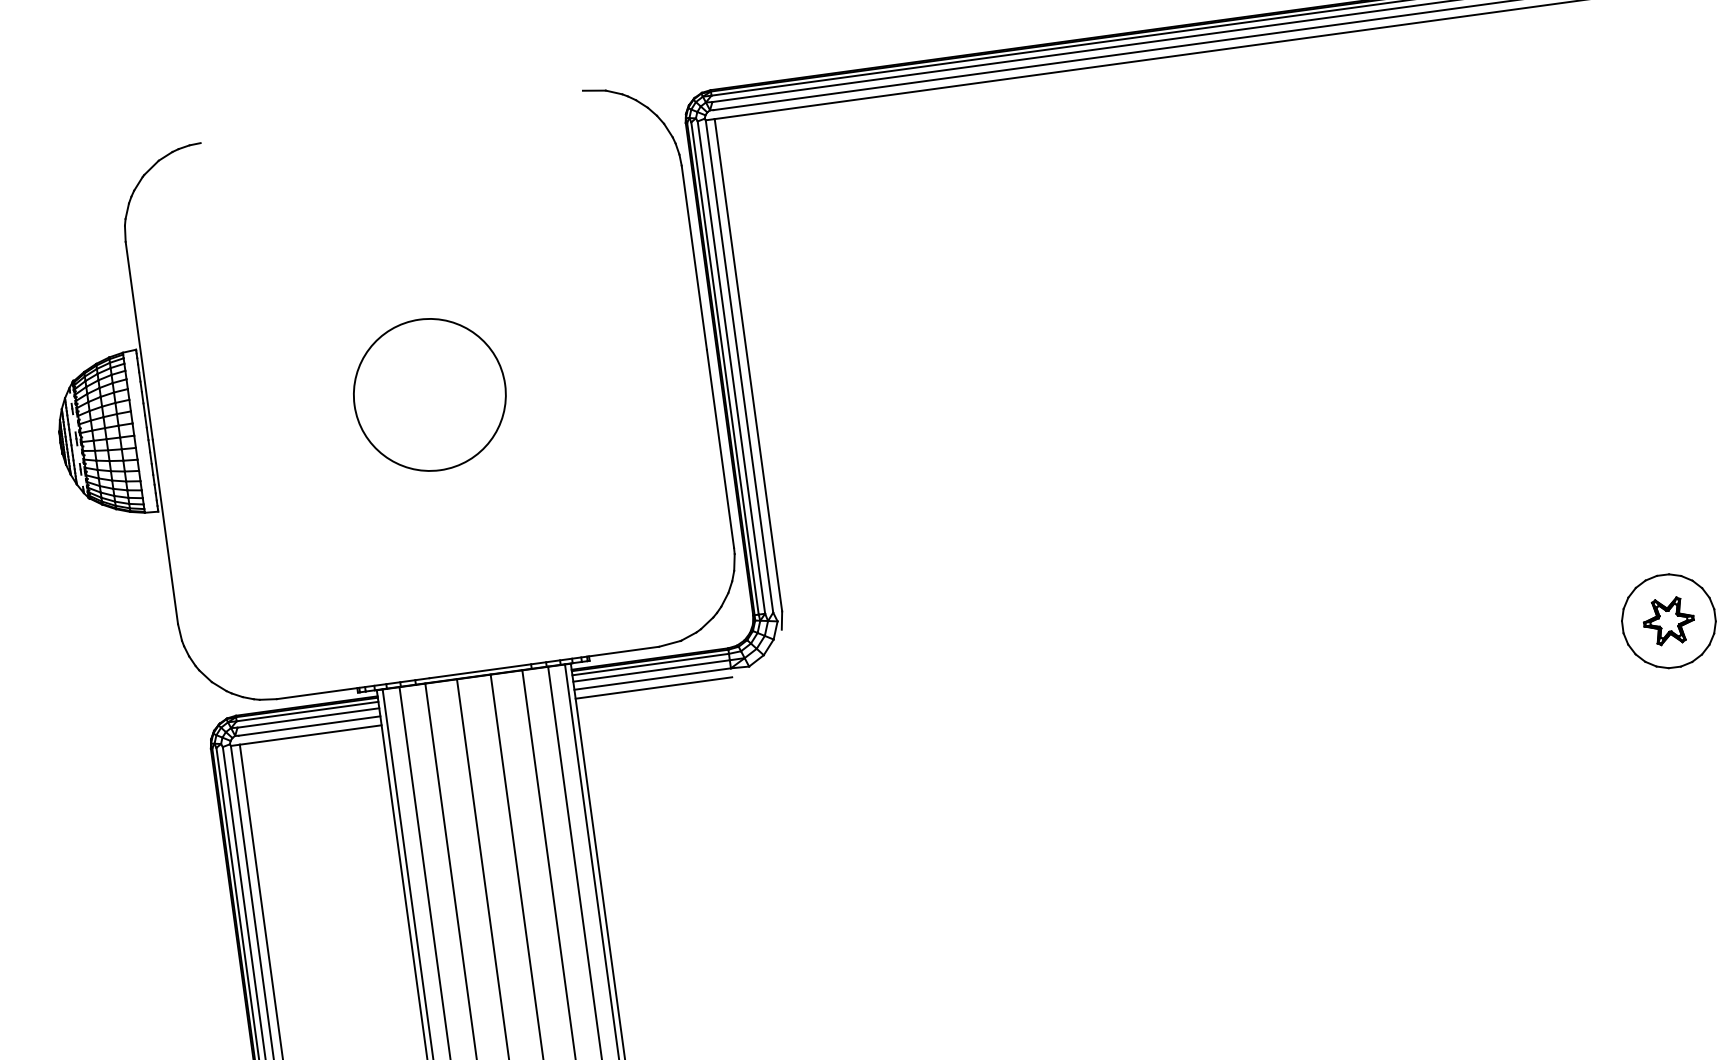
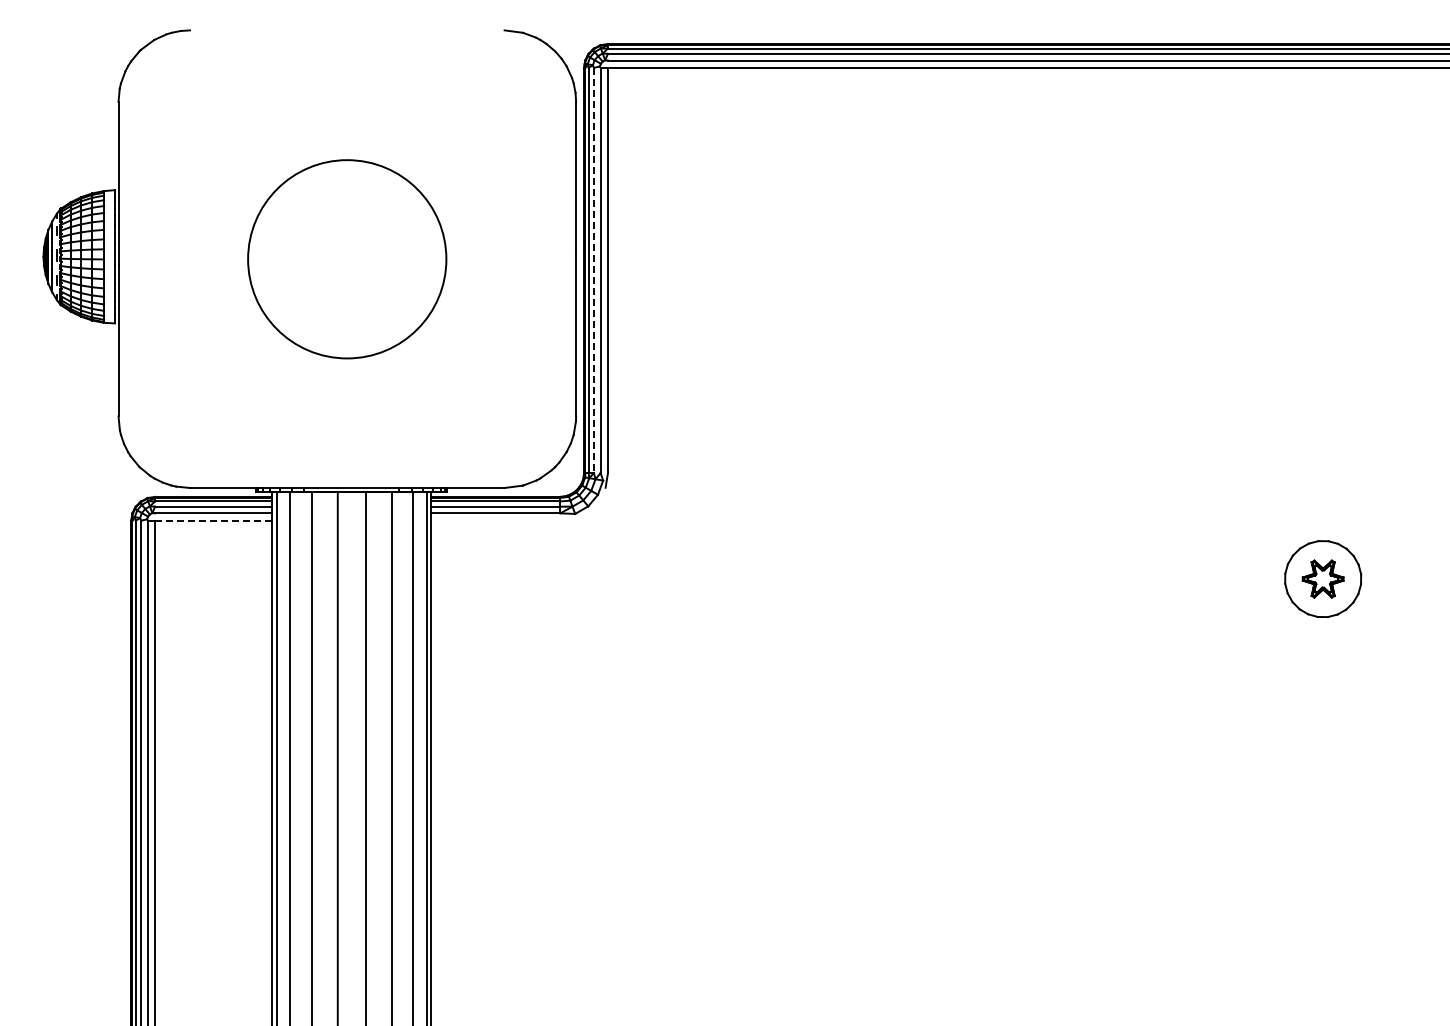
line: (730, 367) -> (593, 270), solid -> dashed
circle: (429, 394) -> (347, 258), size x1.6
line: (653, 687) -> (495, 520), removed
line: (309, 734) -> (212, 520), solid -> dashed

